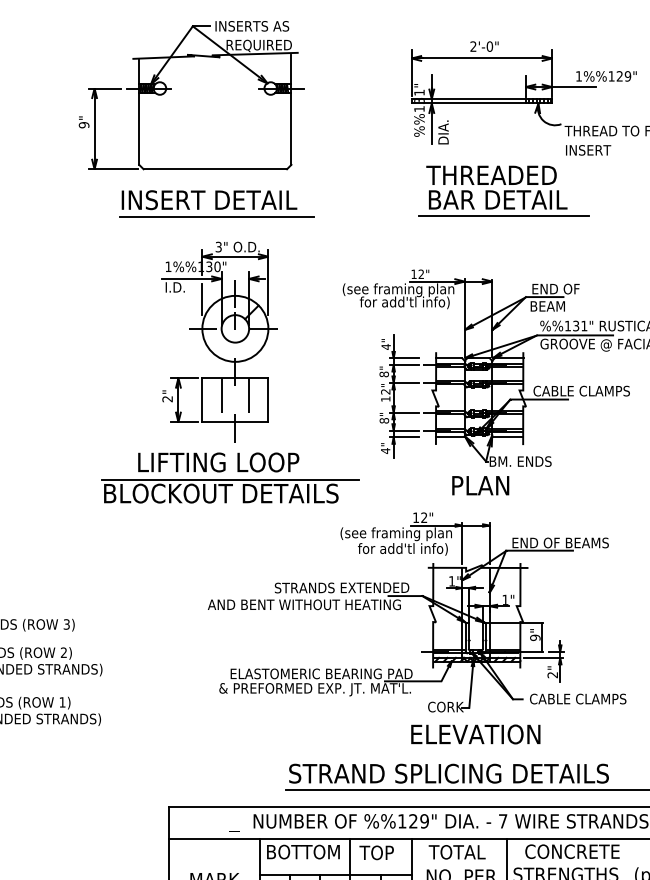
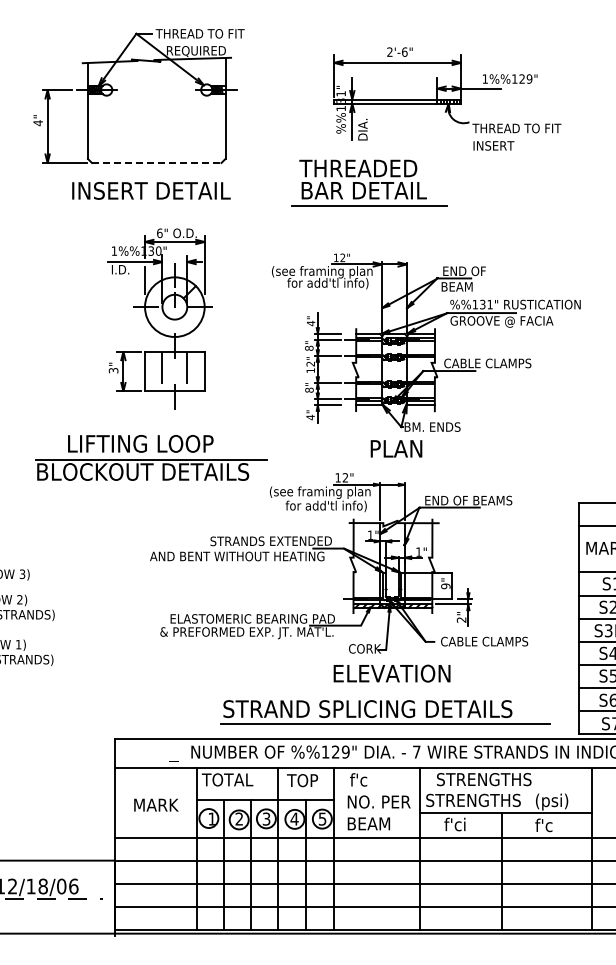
text: (262, 25) -> (199, 33), INSERTS AS -> THREAD TO FIT
text: (489, 45) -> (404, 51), 2'-0" -> 2'-6"
text: (83, 125) -> (37, 123), 9" -> 4"
line: (215, 168) -> (156, 162), solid -> dashed
part: (503, 190) -> (369, 182), moved
line: (216, 217) -> (157, 206), removed
text: (218, 247) -> (159, 233), 3" -> 6"
text: (167, 398) -> (113, 370), 2" -> 3"
part: (230, 477) -> (151, 457), moved
text: (302, 851) -> (235, 779), BOTTOM -> TOTAL
text: (456, 851) -> (374, 779), TOTAL -> f'c
text: (576, 851) -> (483, 779), CONCRETE -> STRENGTHS

